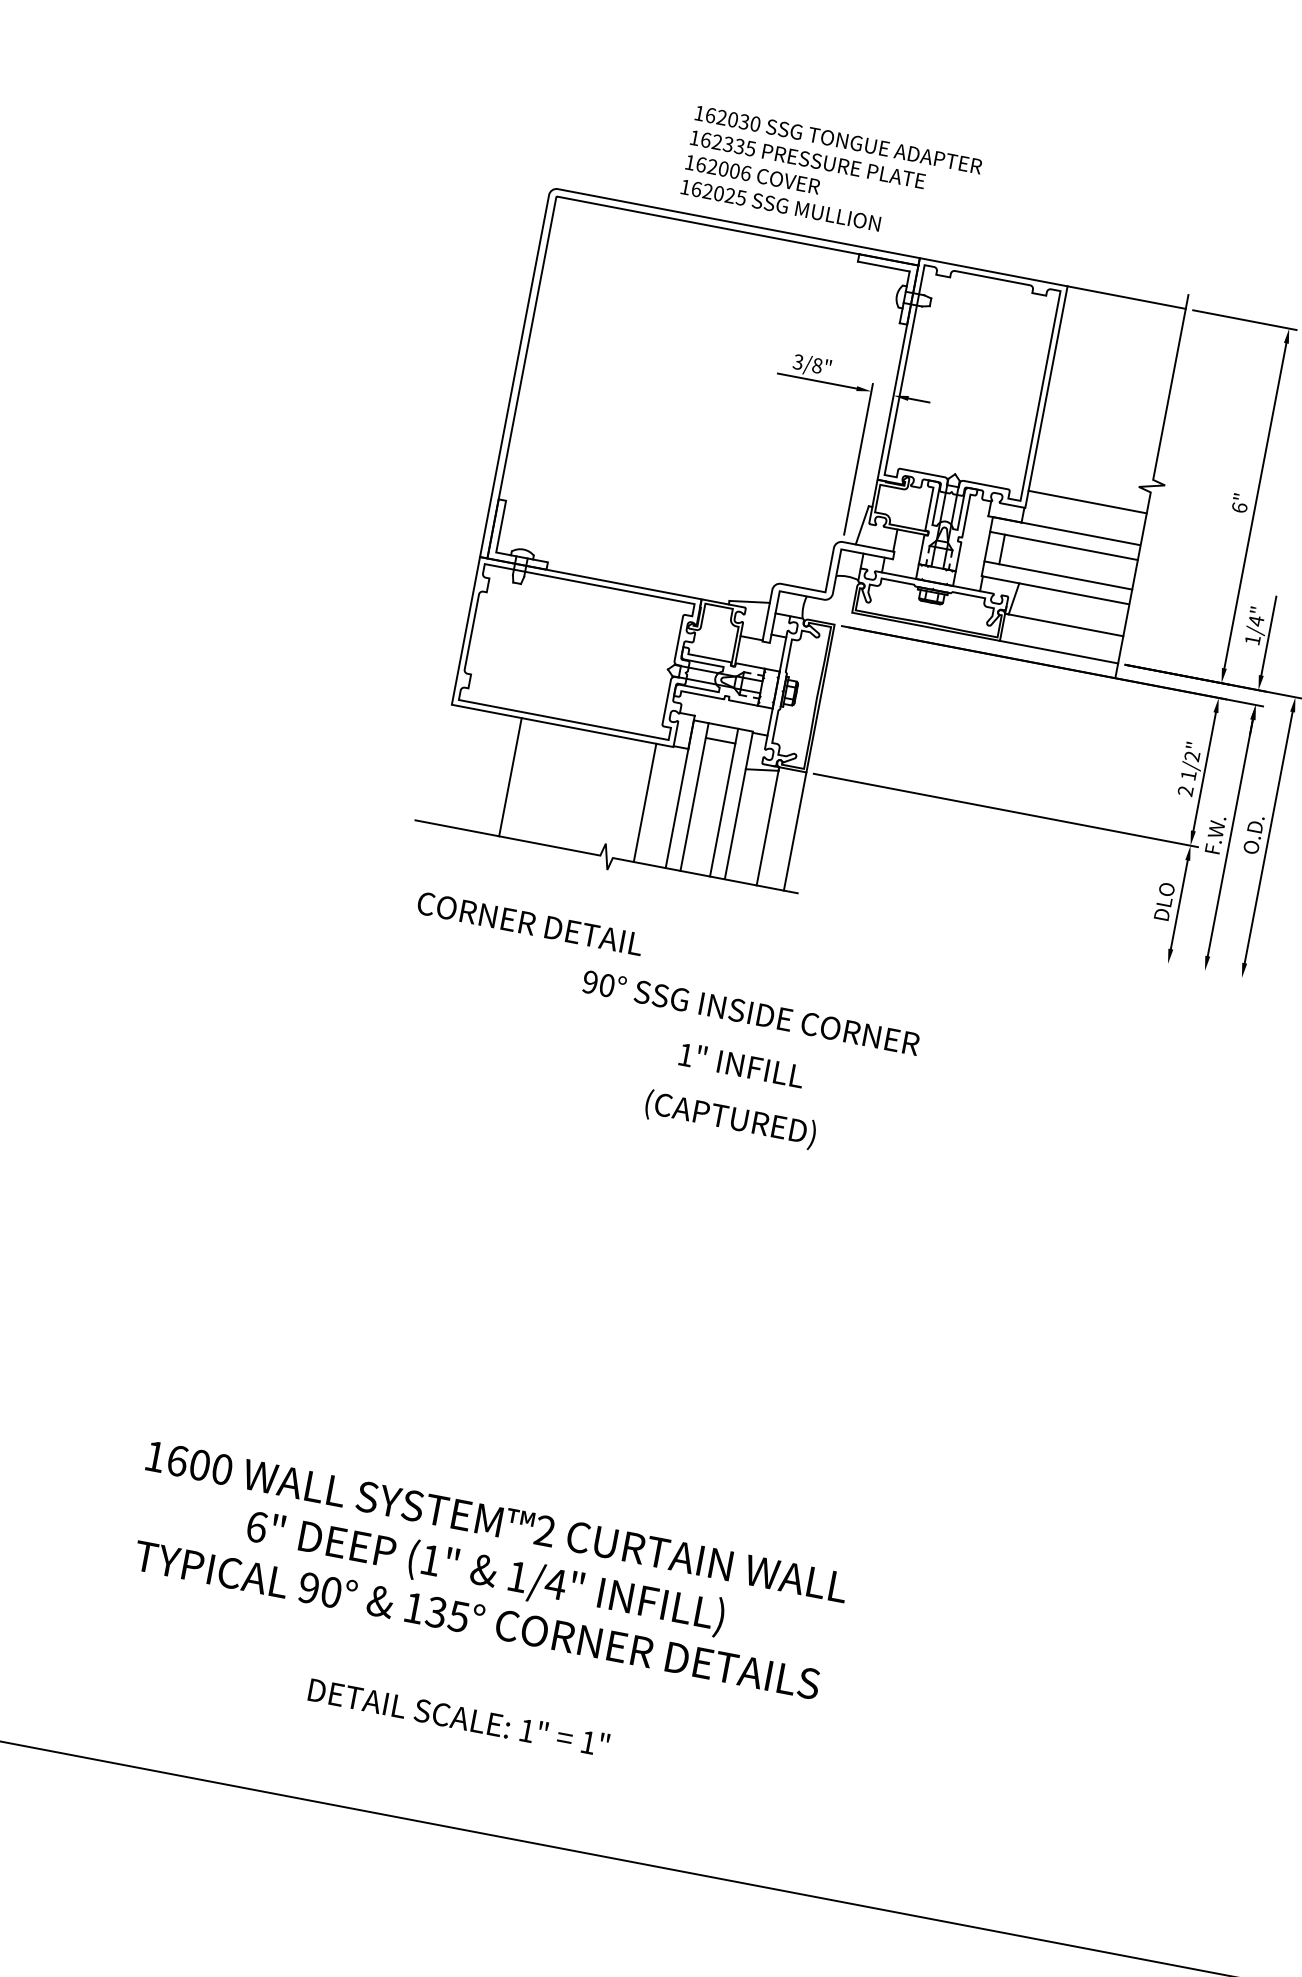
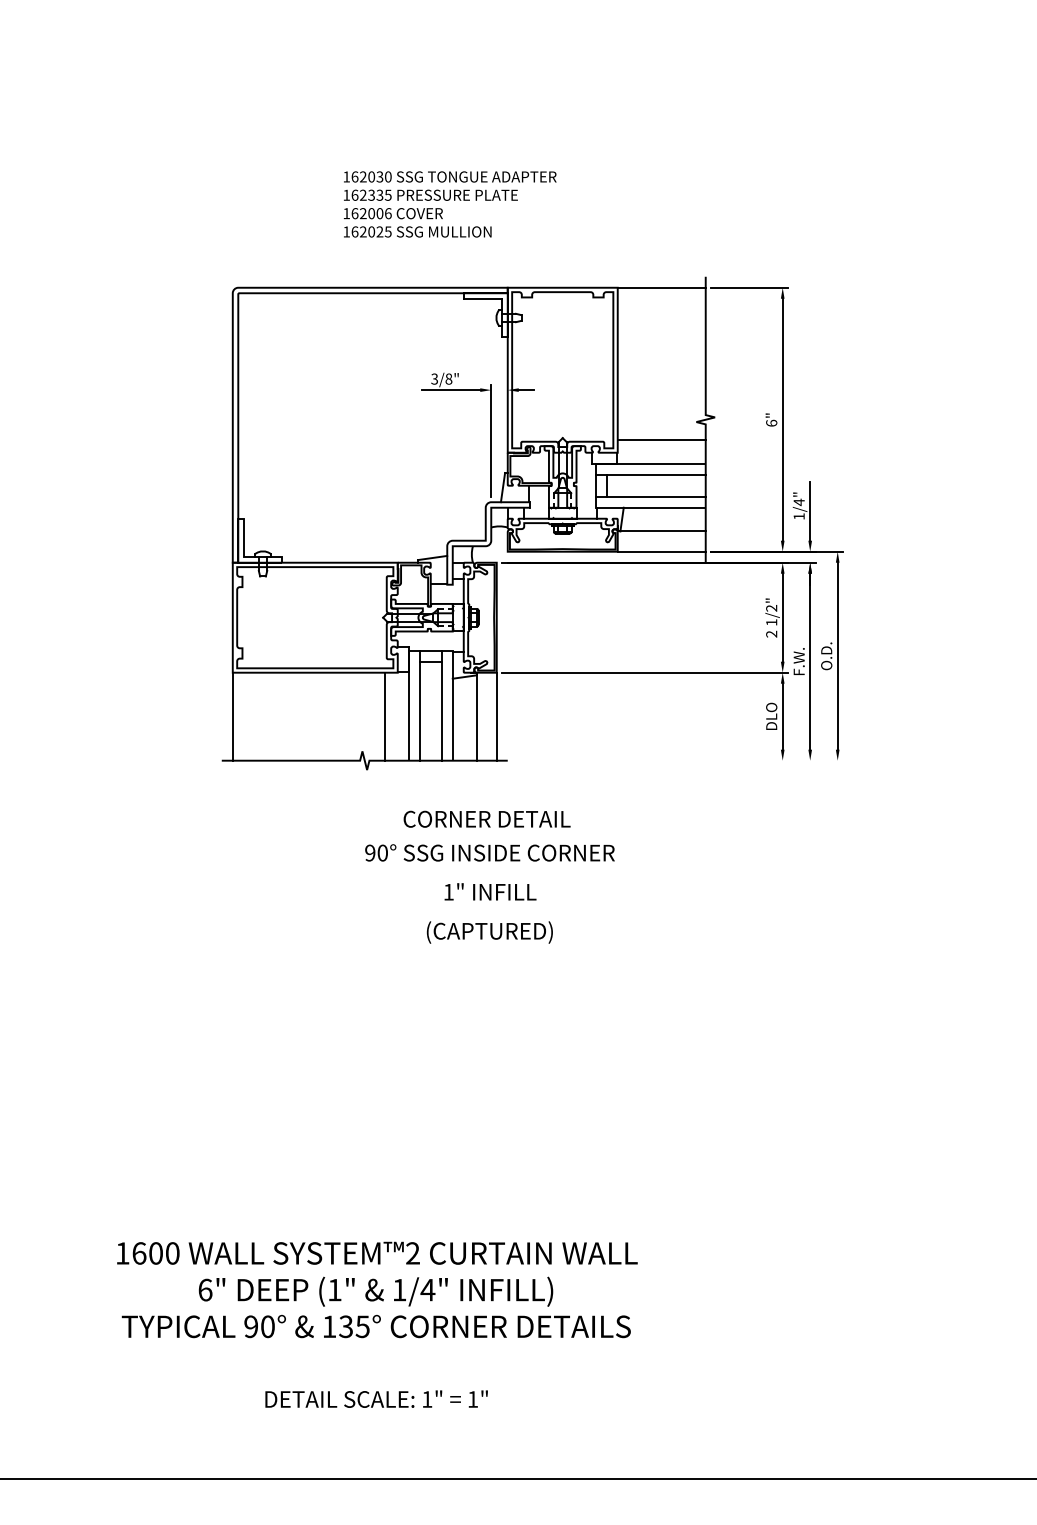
text: (831, 176) -> (450, 204), moved
line: (510, 776) -> (232, 716), moved
text: (529, 922) -> (486, 818), moved

